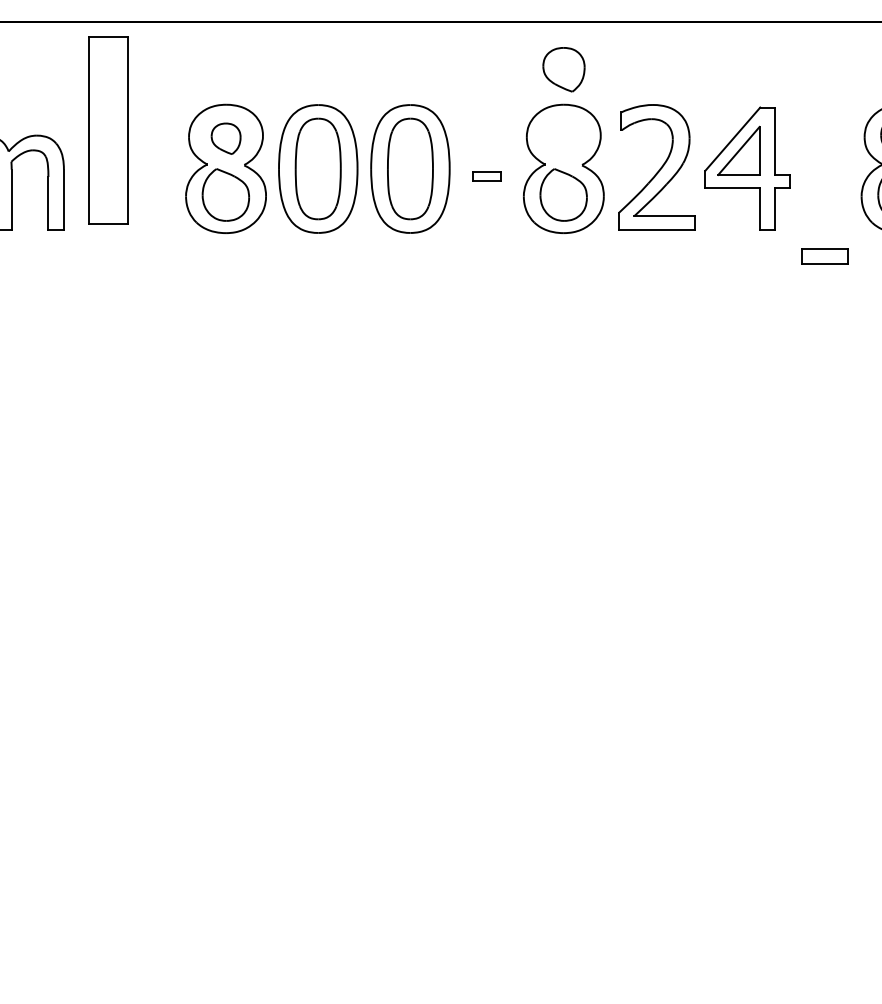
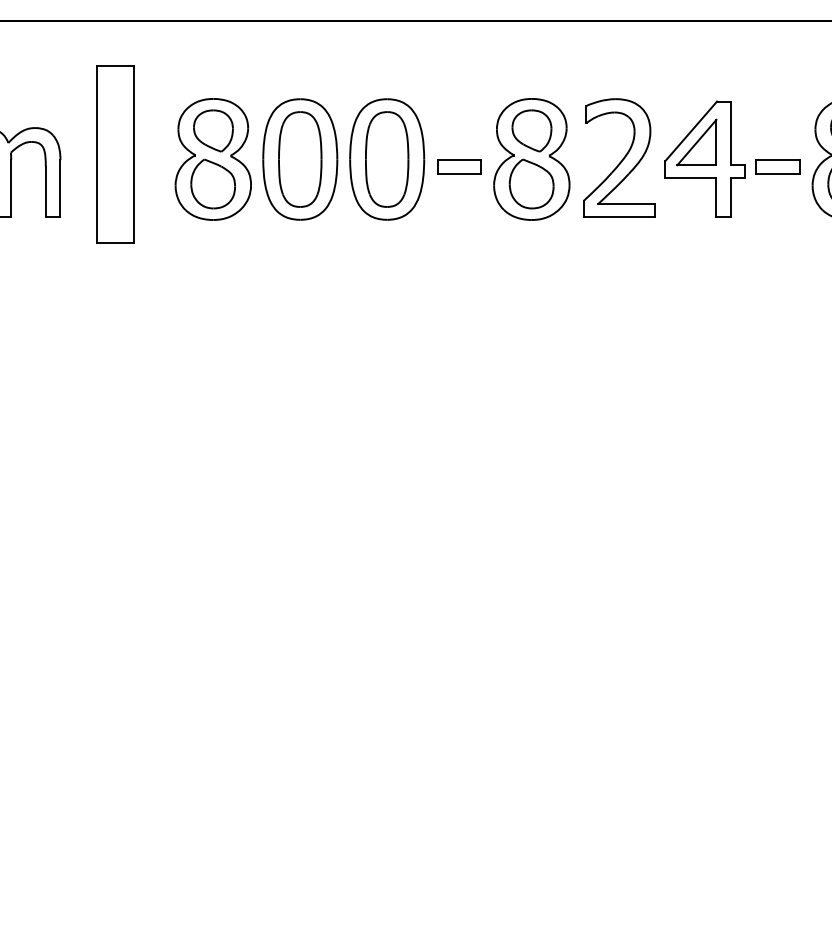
part: (563, 69) -> (531, 130), moved
part: (108, 130) -> (115, 154), moved
part: (225, 138) -> (212, 130), size x1.43
part: (486, 176) -> (458, 166), size x1.67
part: (824, 256) -> (777, 166), moved

